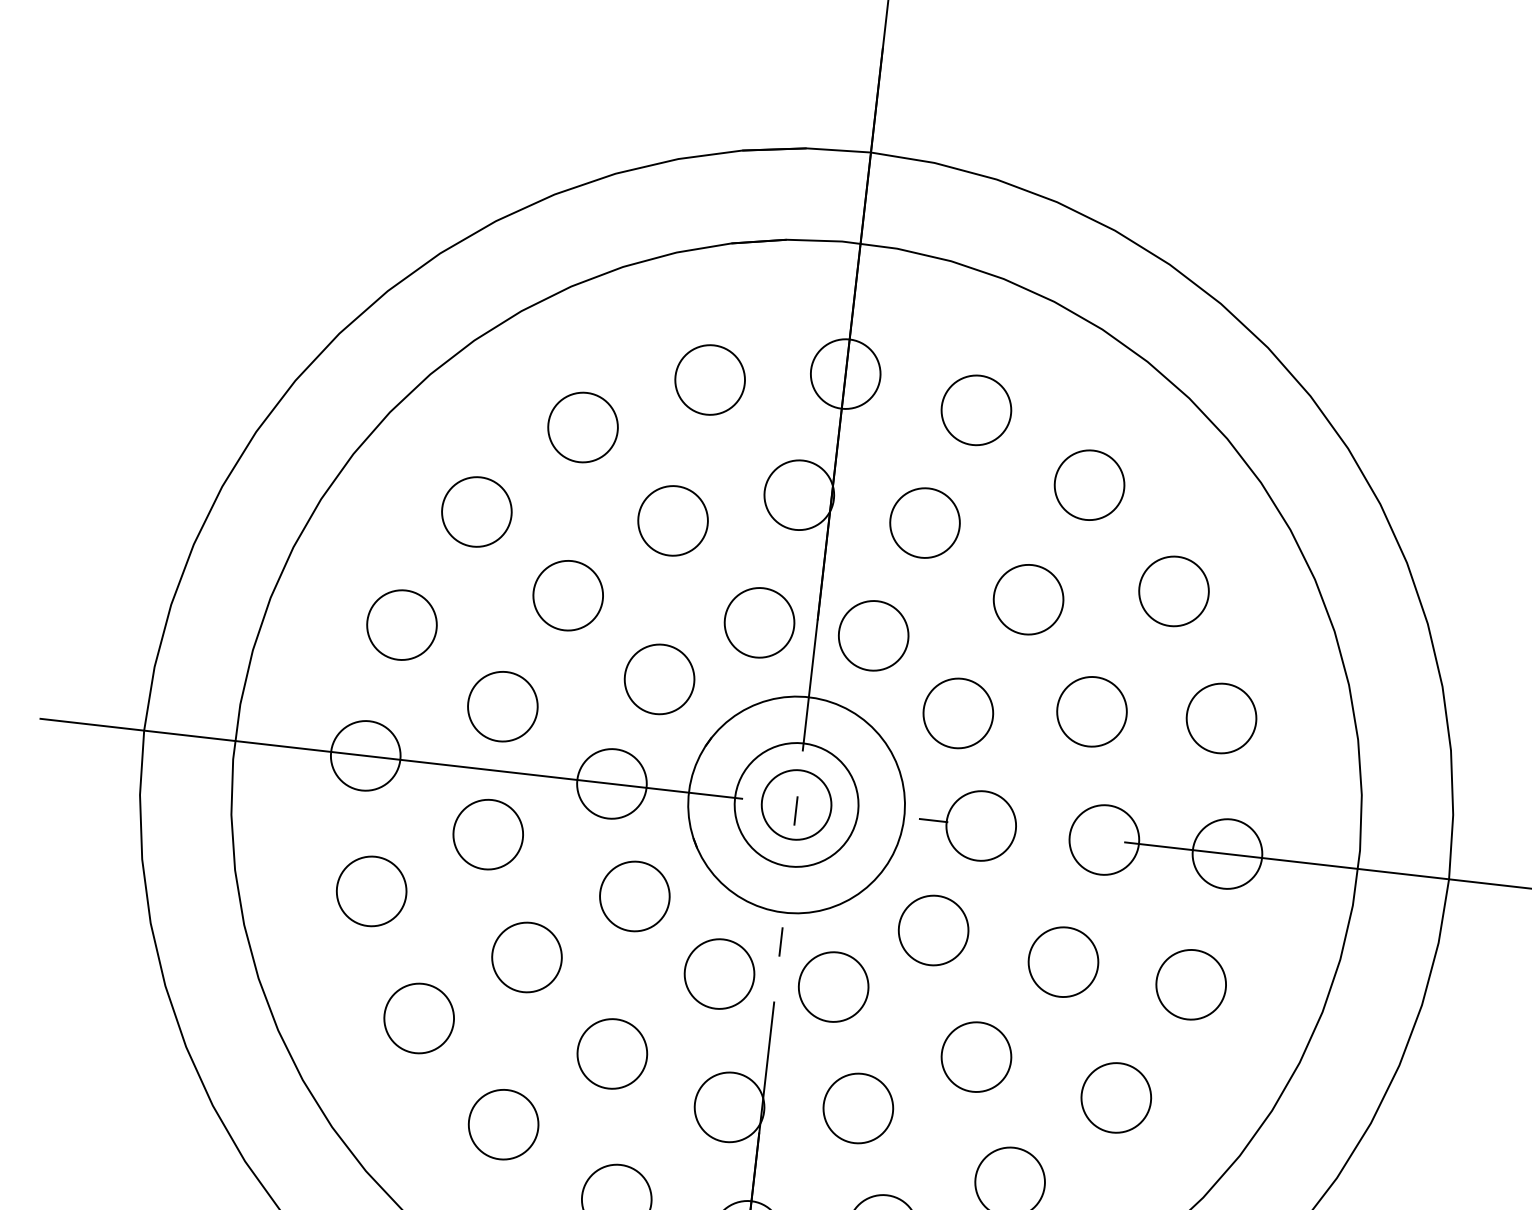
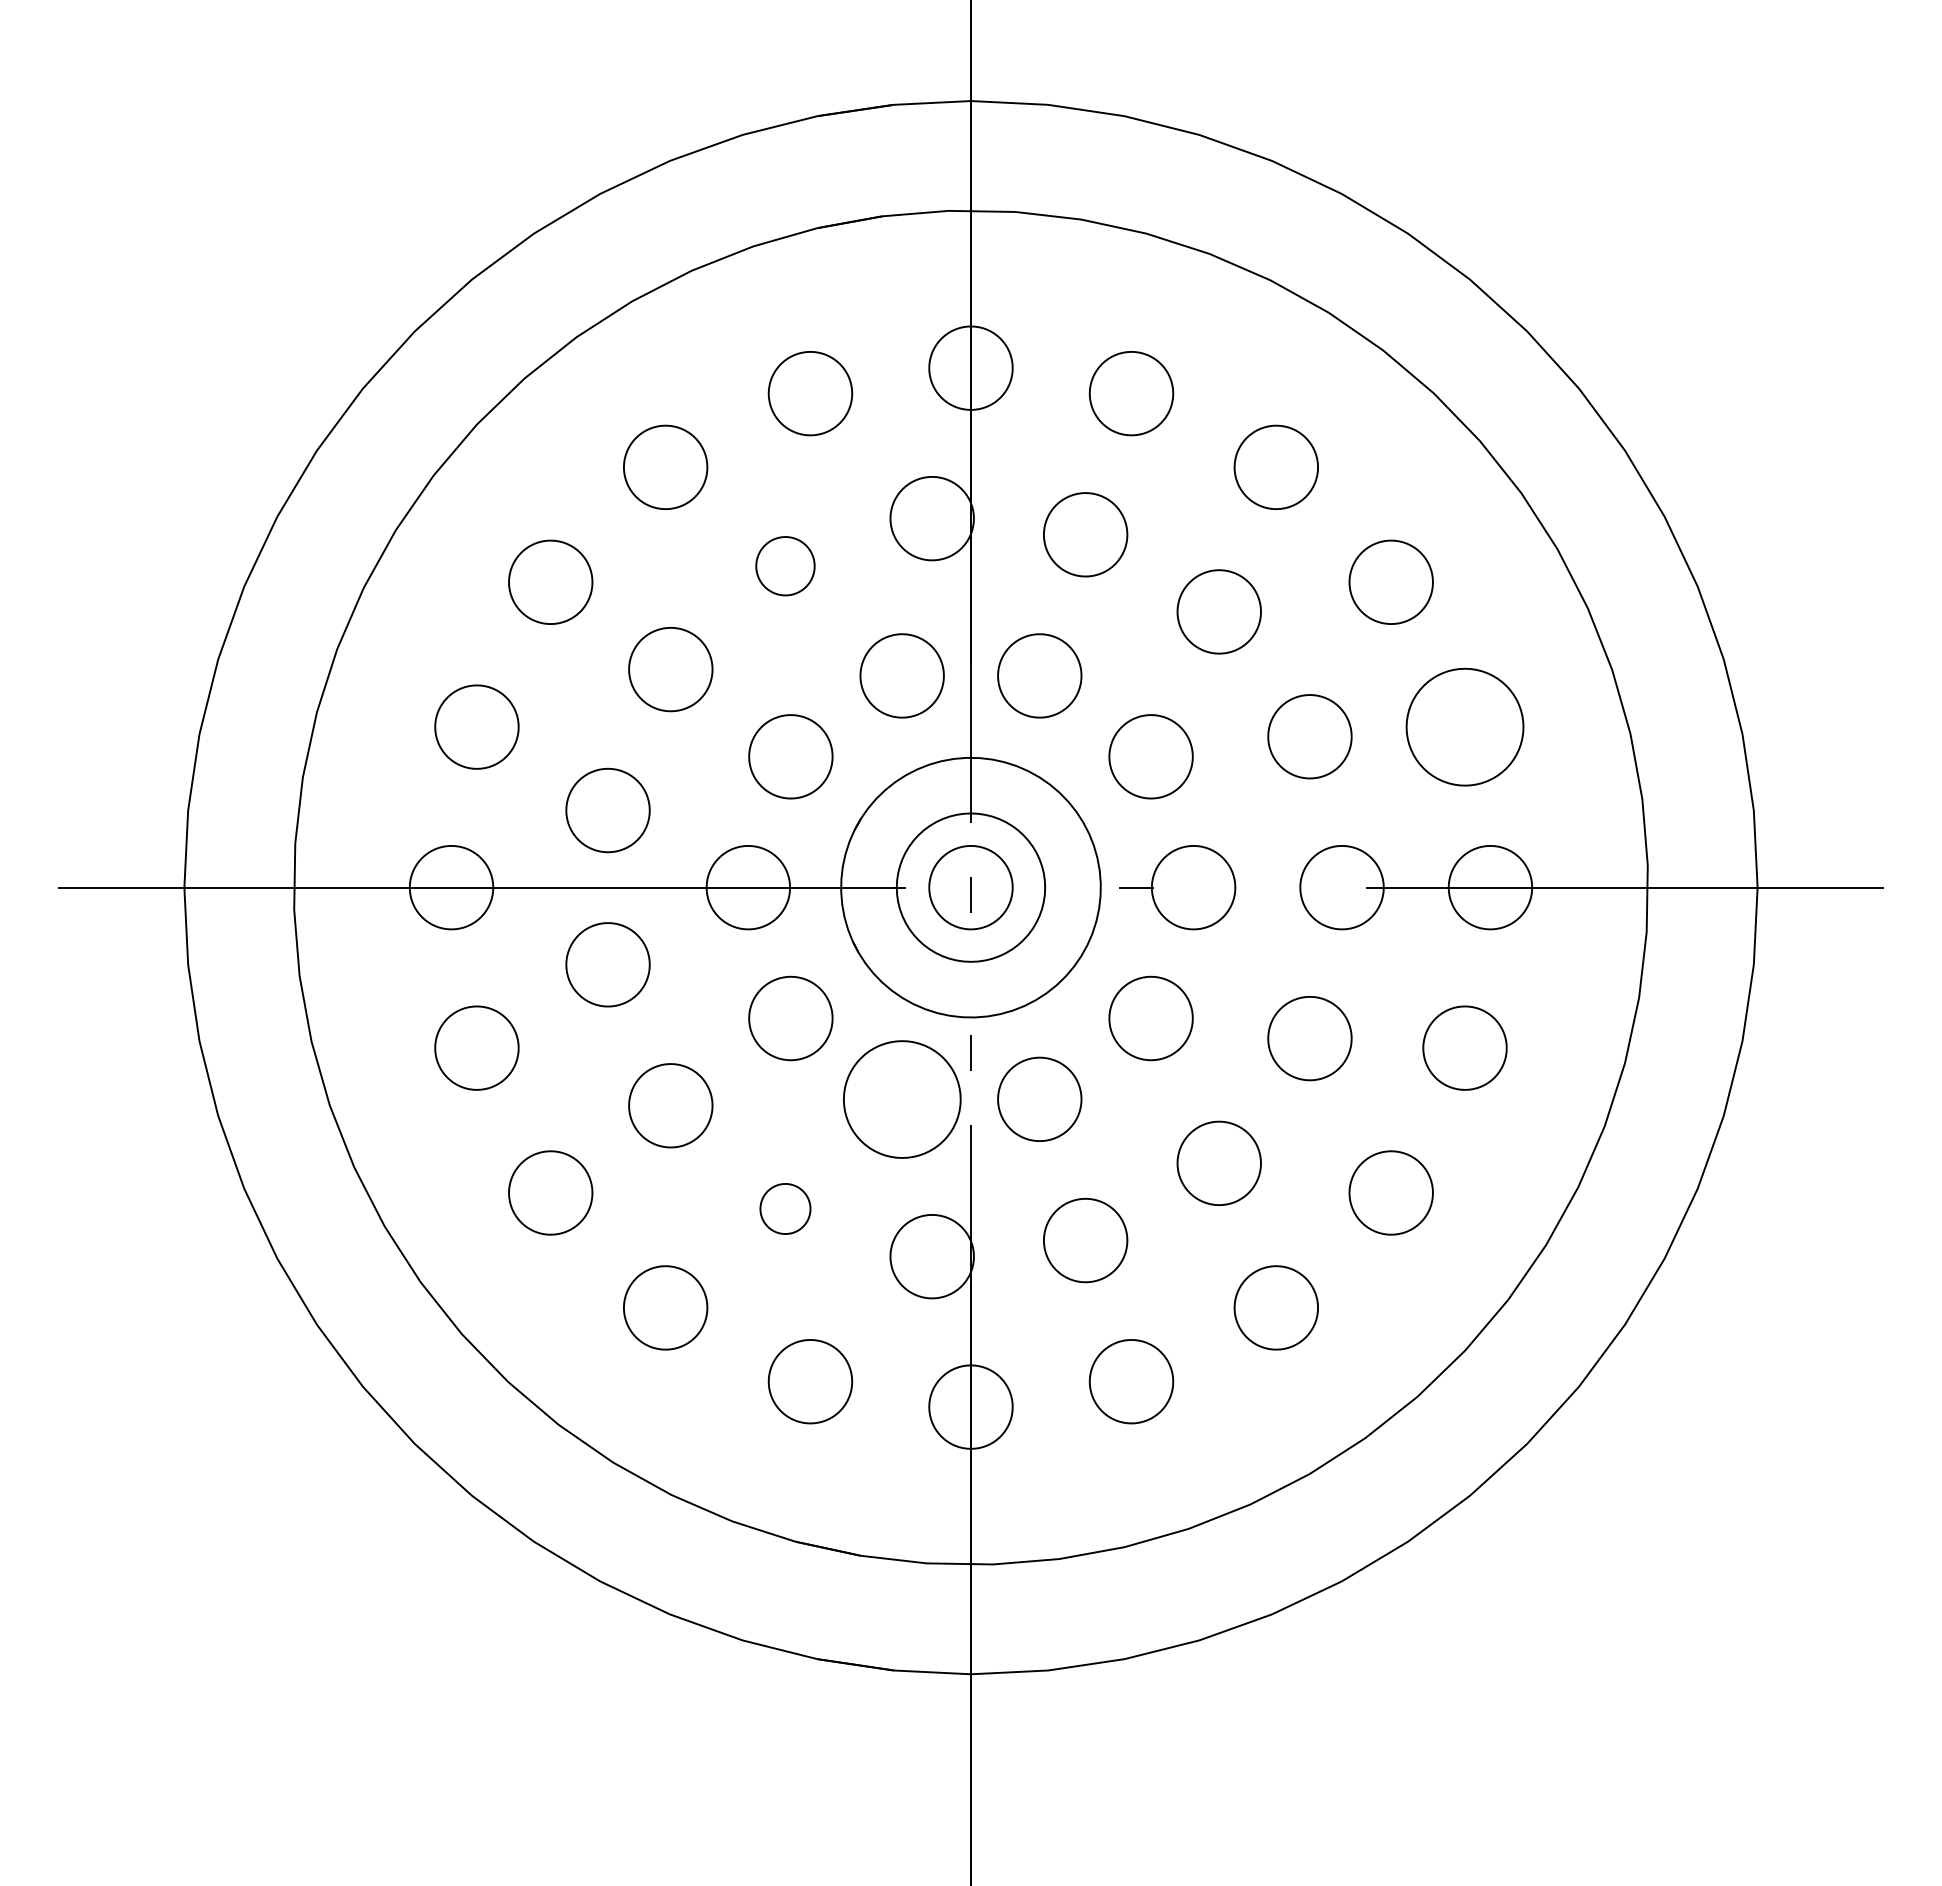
part: (673, 520) -> (785, 565), size x0.7
part: (1221, 717) -> (1464, 726), size x1.4
part: (719, 973) -> (901, 1098), size x1.4
part: (612, 1053) -> (785, 1208), size x0.6

